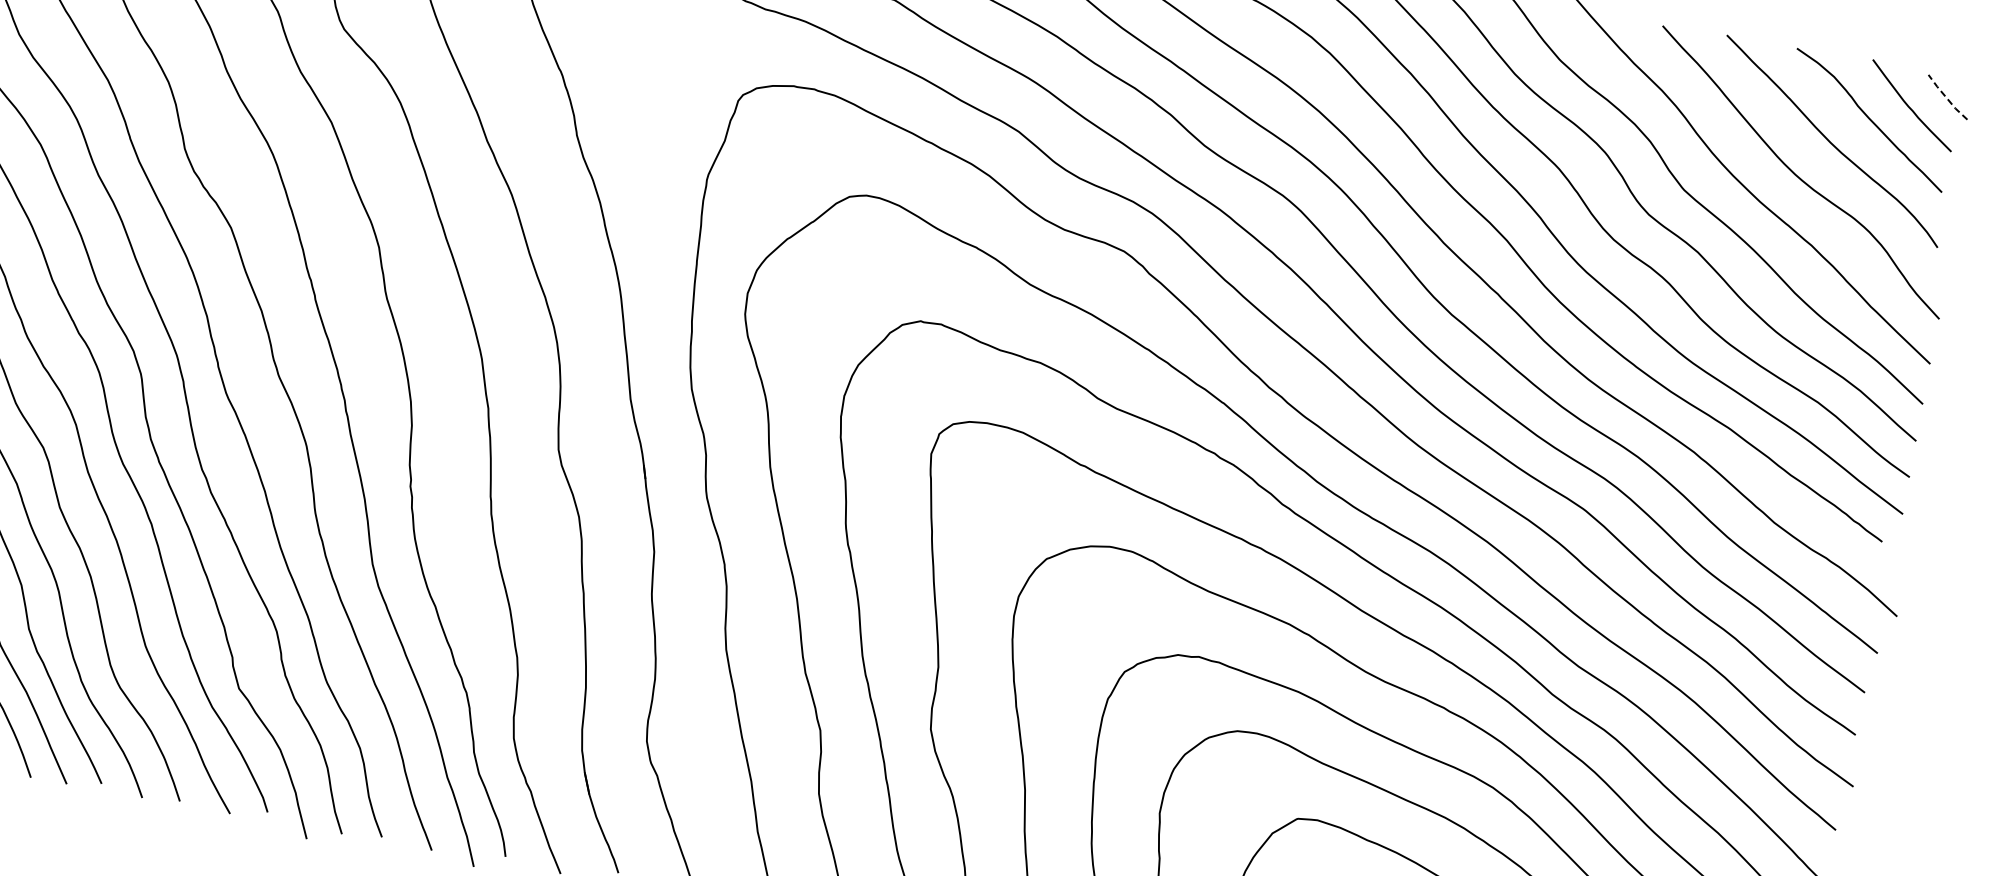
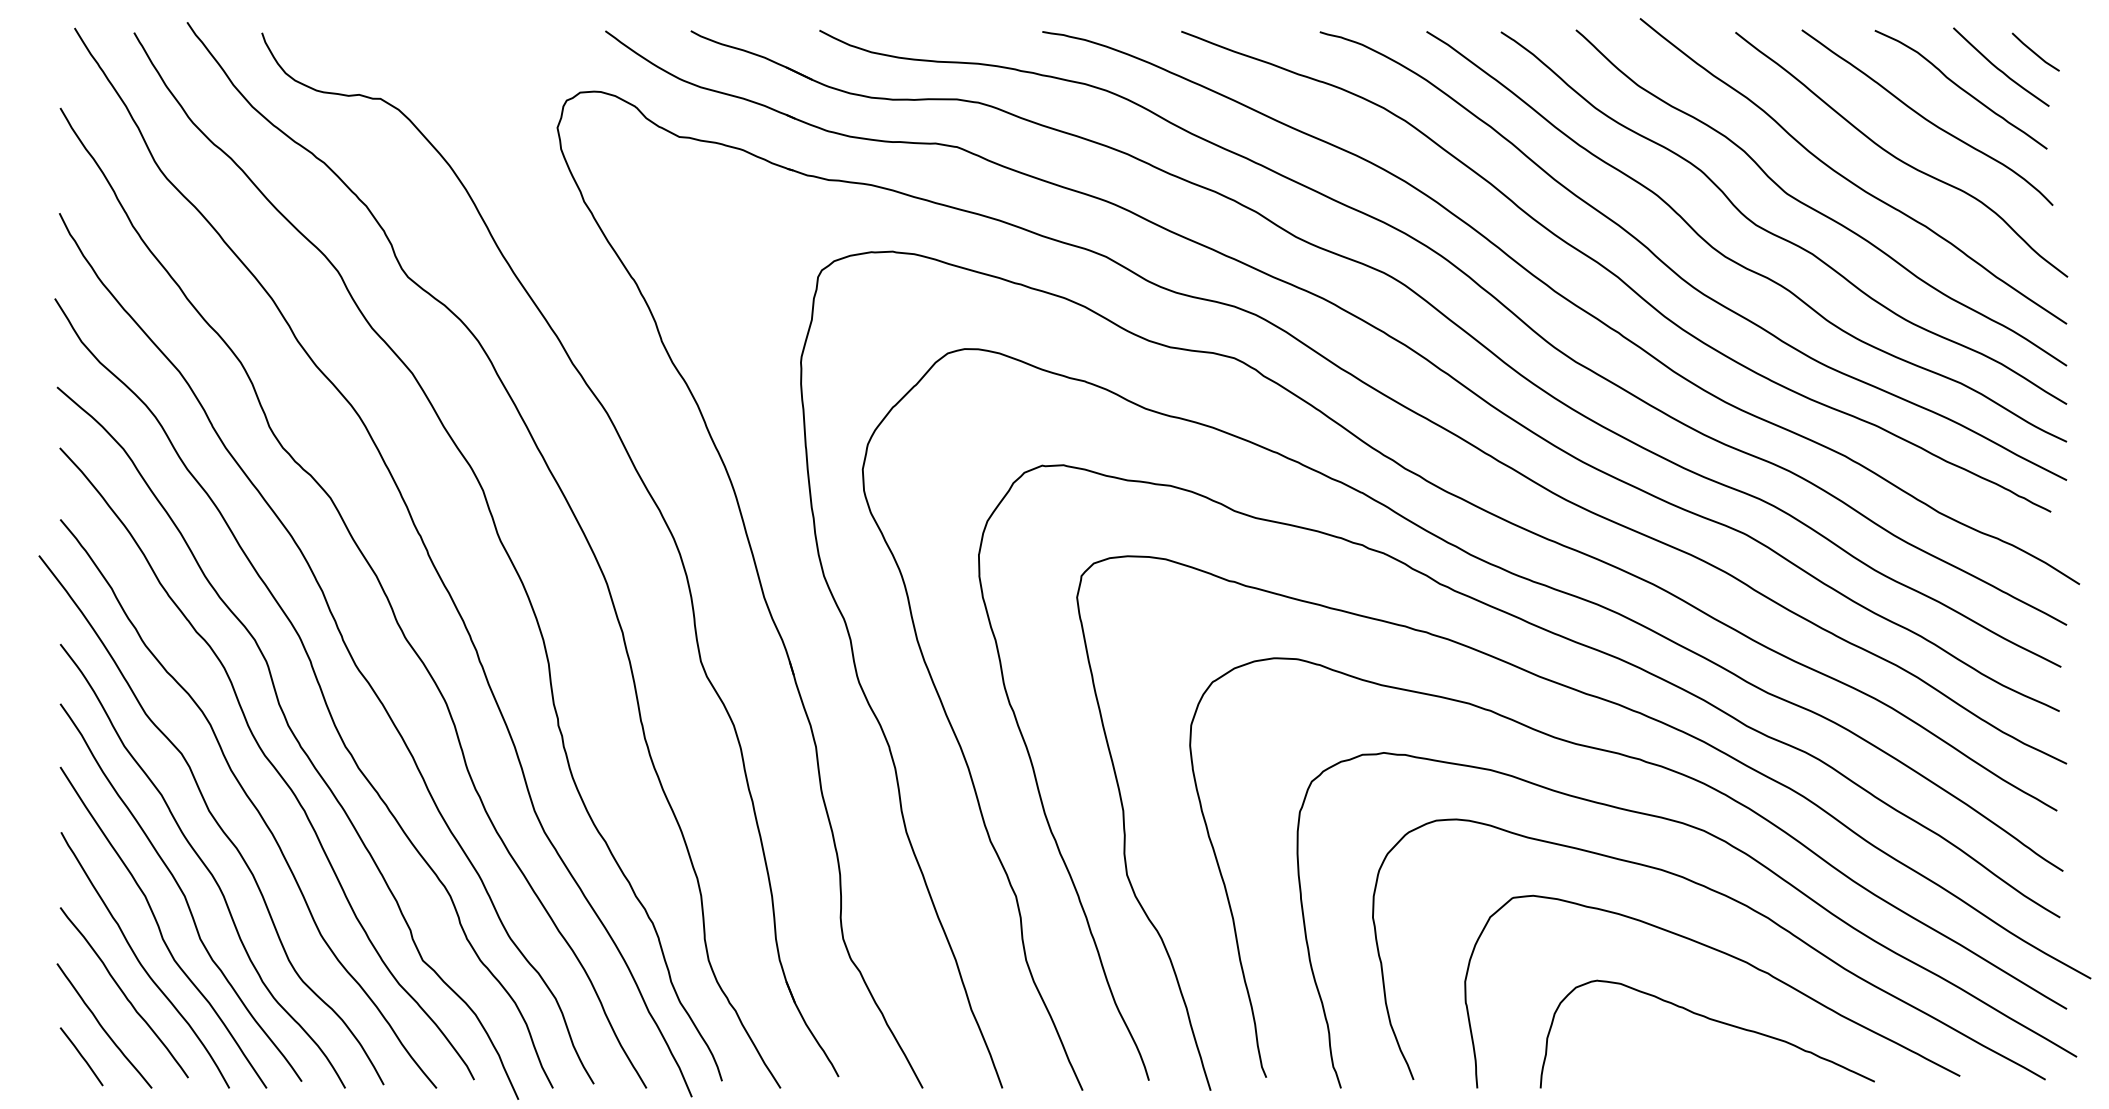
line: (1946, 97) -> (2034, 52), dashed -> solid

